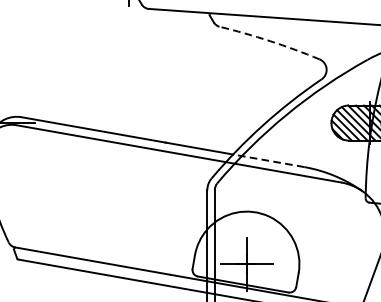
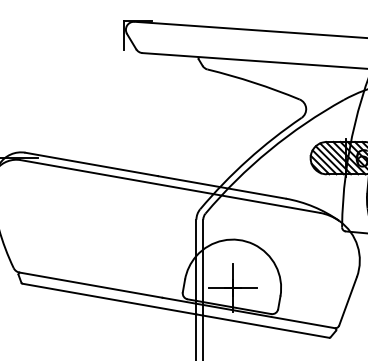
arc: (270, 40) -> (254, 82), dashed -> solid
line: (268, 160) -> (252, 192), dashed -> solid

